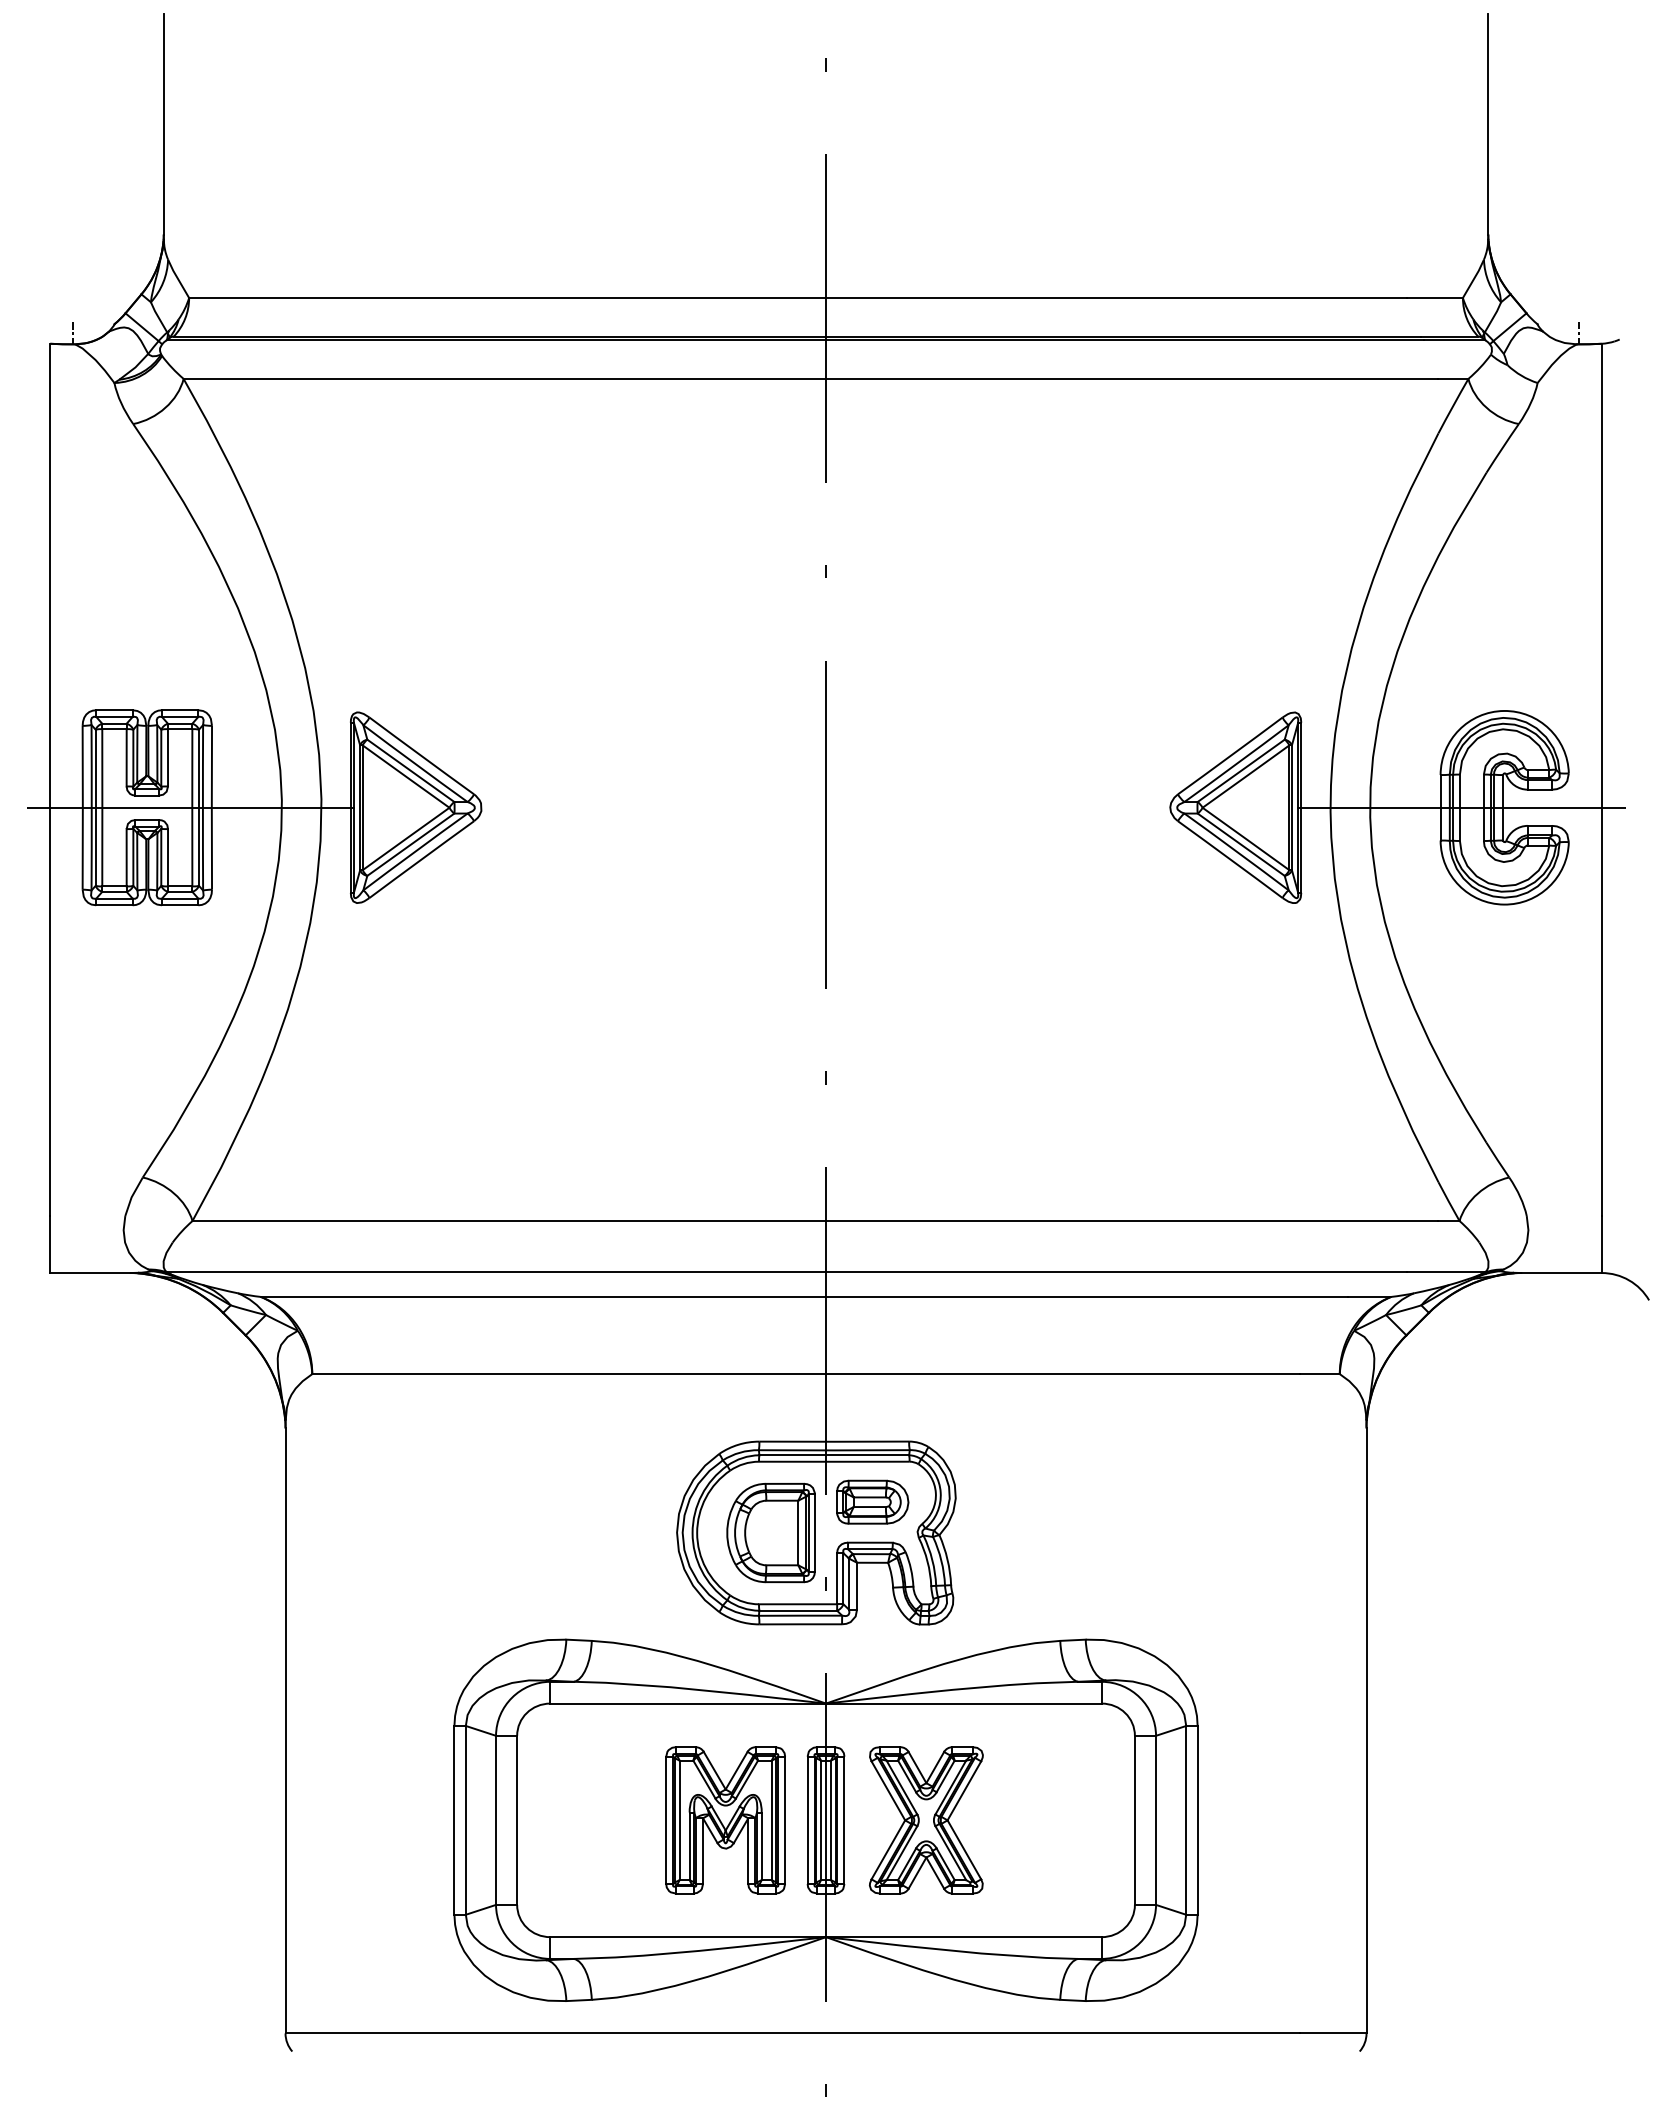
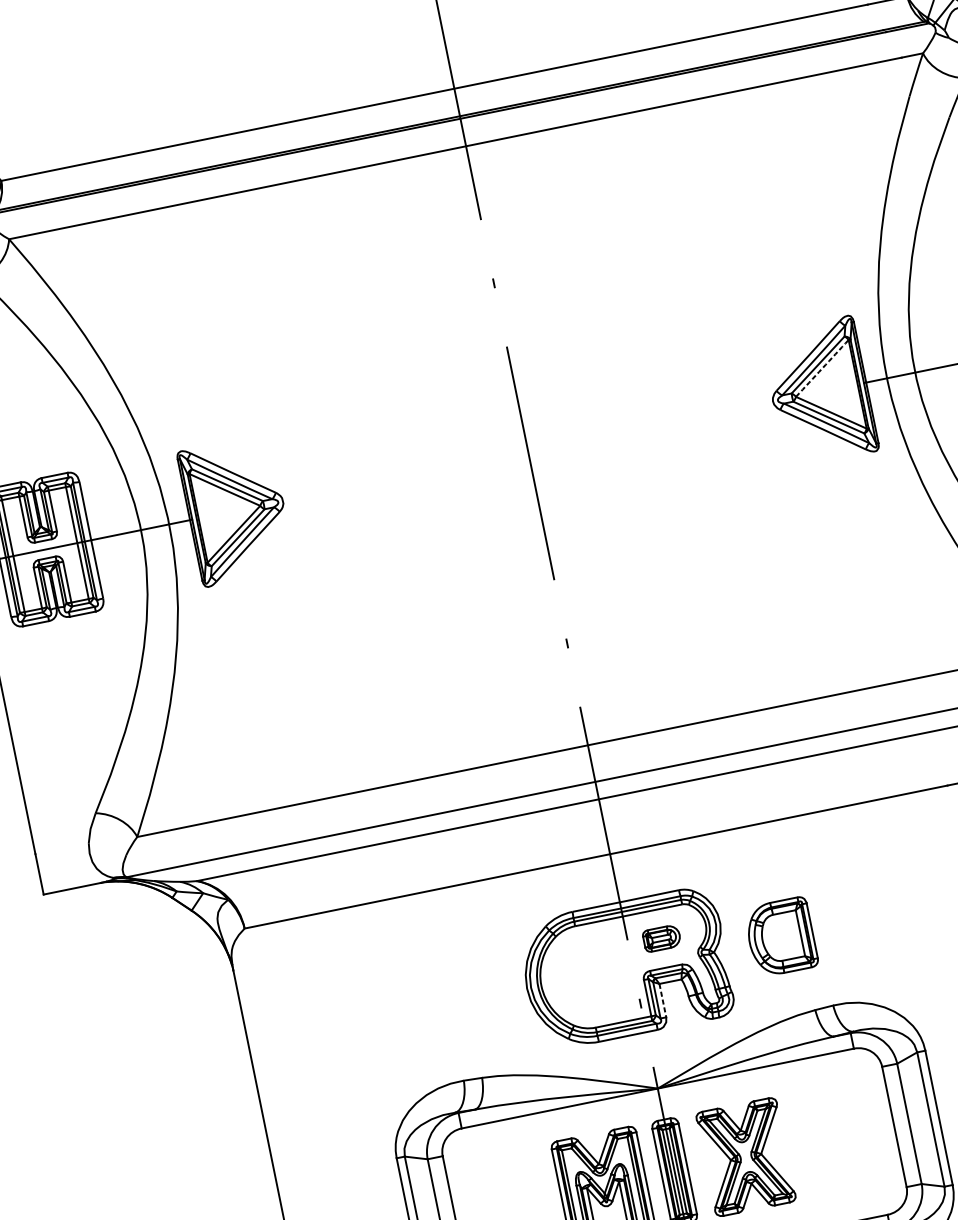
arc: (1245, 776) -> (821, 368), solid -> dashed
part: (872, 1501) -> (661, 938), size x0.7
part: (770, 1532) -> (780, 936), moved
line: (857, 1586) -> (663, 1000), solid -> dashed

